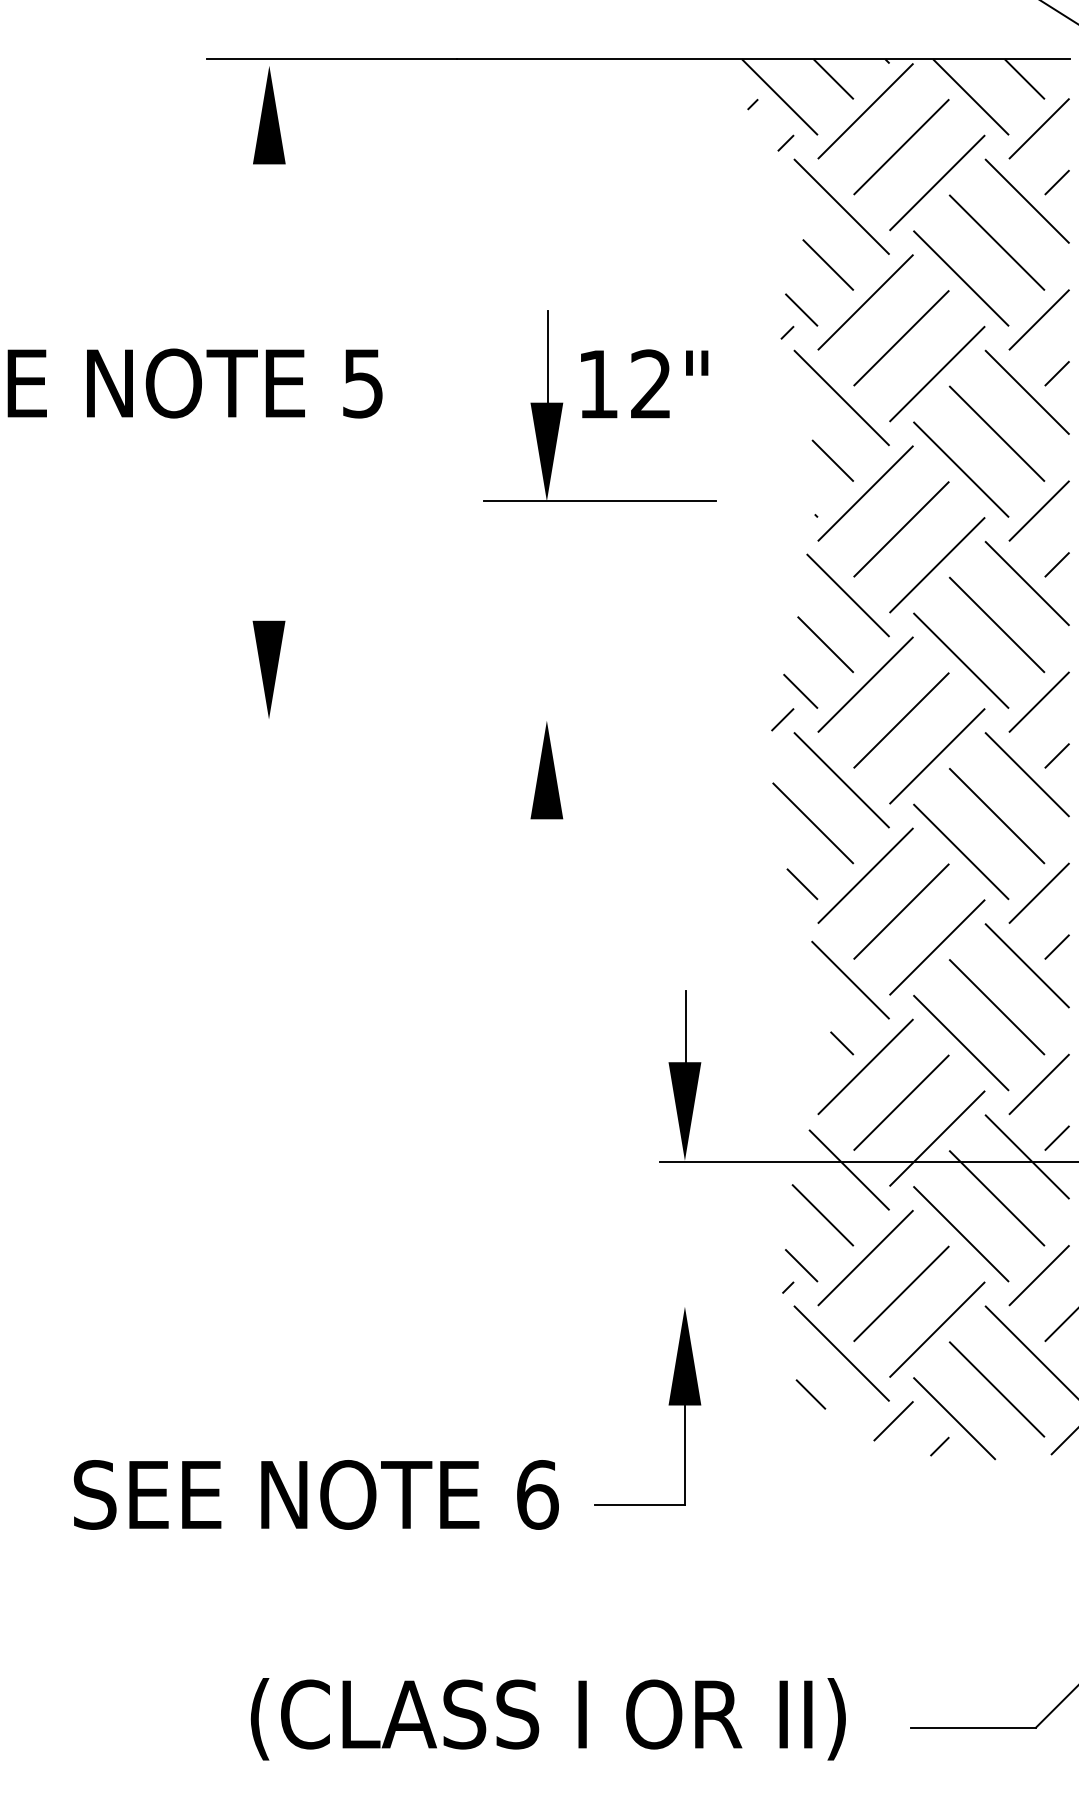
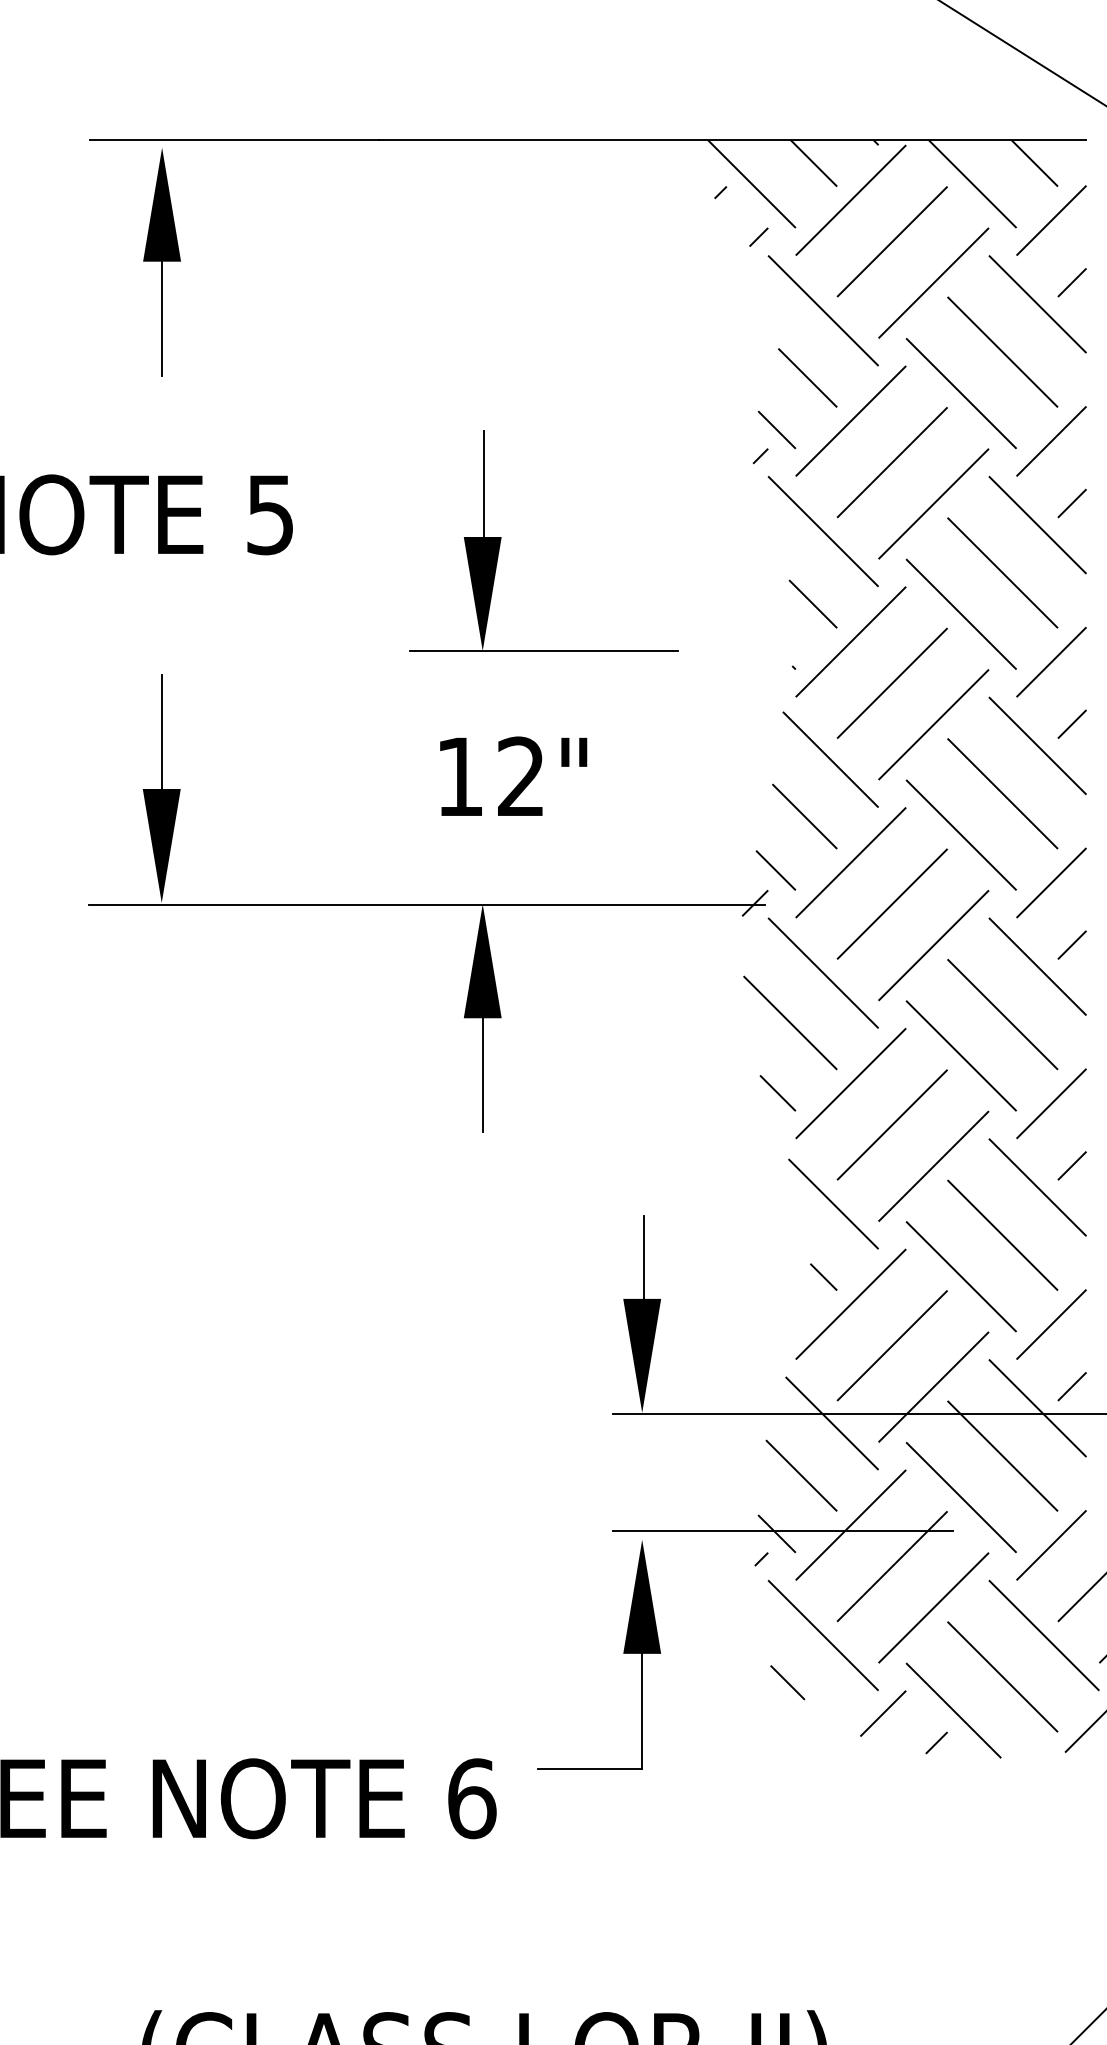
line: (269, 213) -> (162, 318), added
text: (644, 383) -> (513, 775), moved
line: (269, 571) -> (162, 731), added
line: (498, 721) -> (426, 905), added
line: (546, 868) -> (482, 1075), added
line: (806, 1263) -> (782, 1531), added
part: (668, 1405) -> (623, 1653), moved

